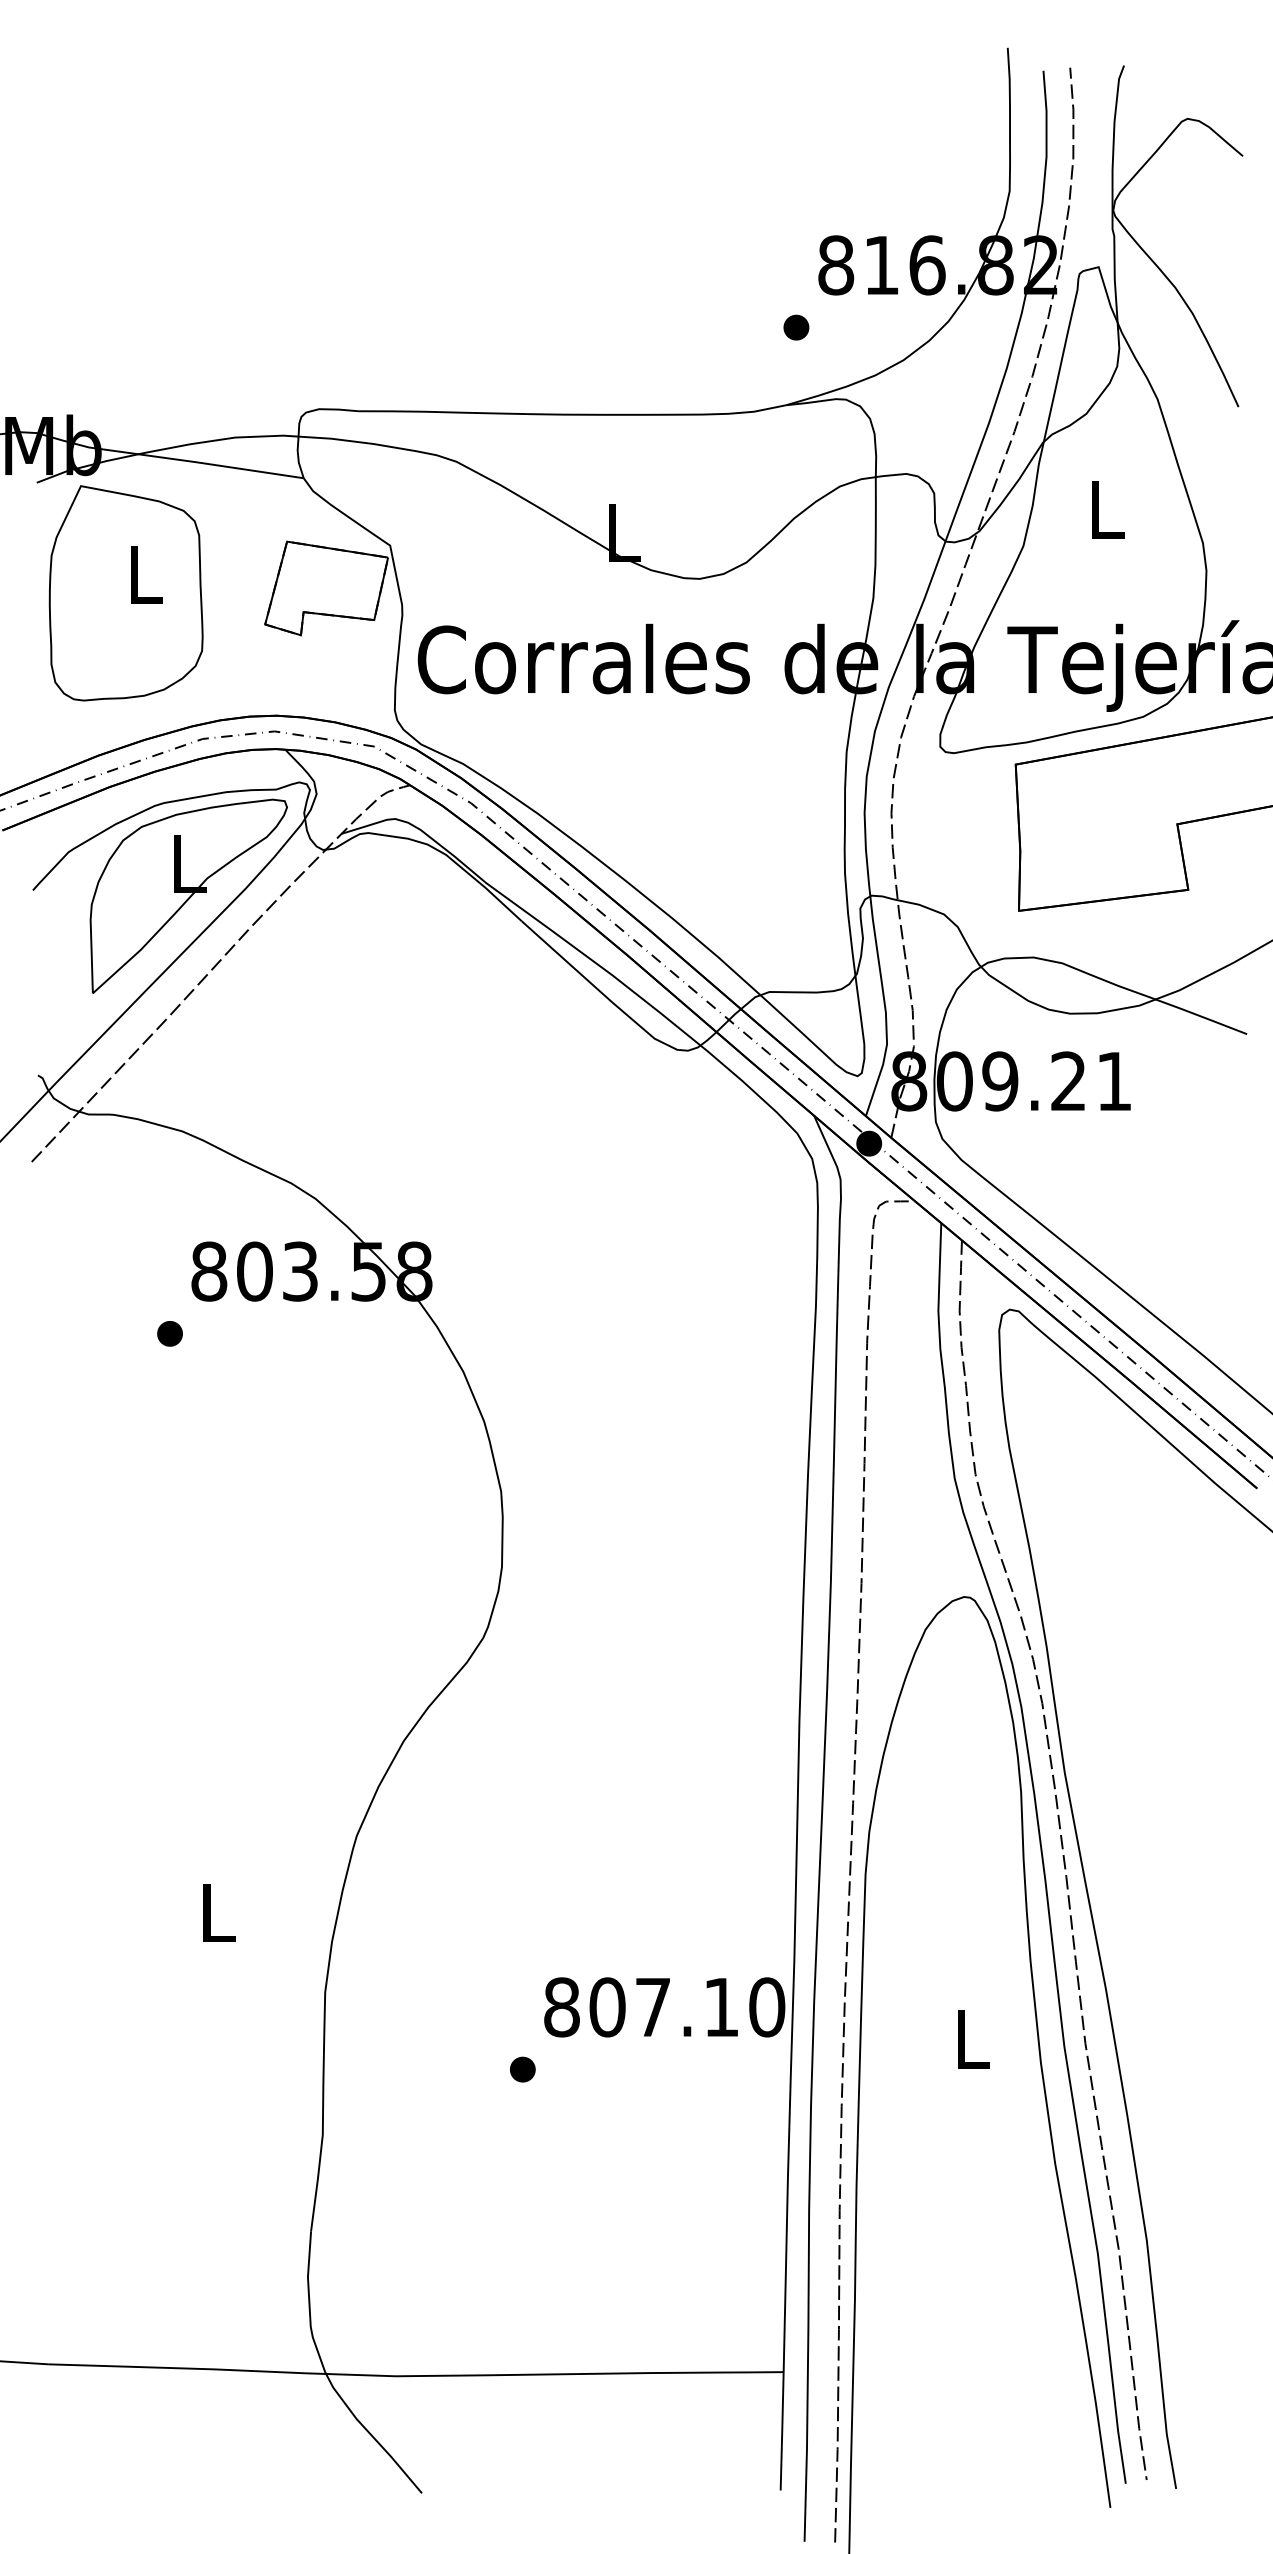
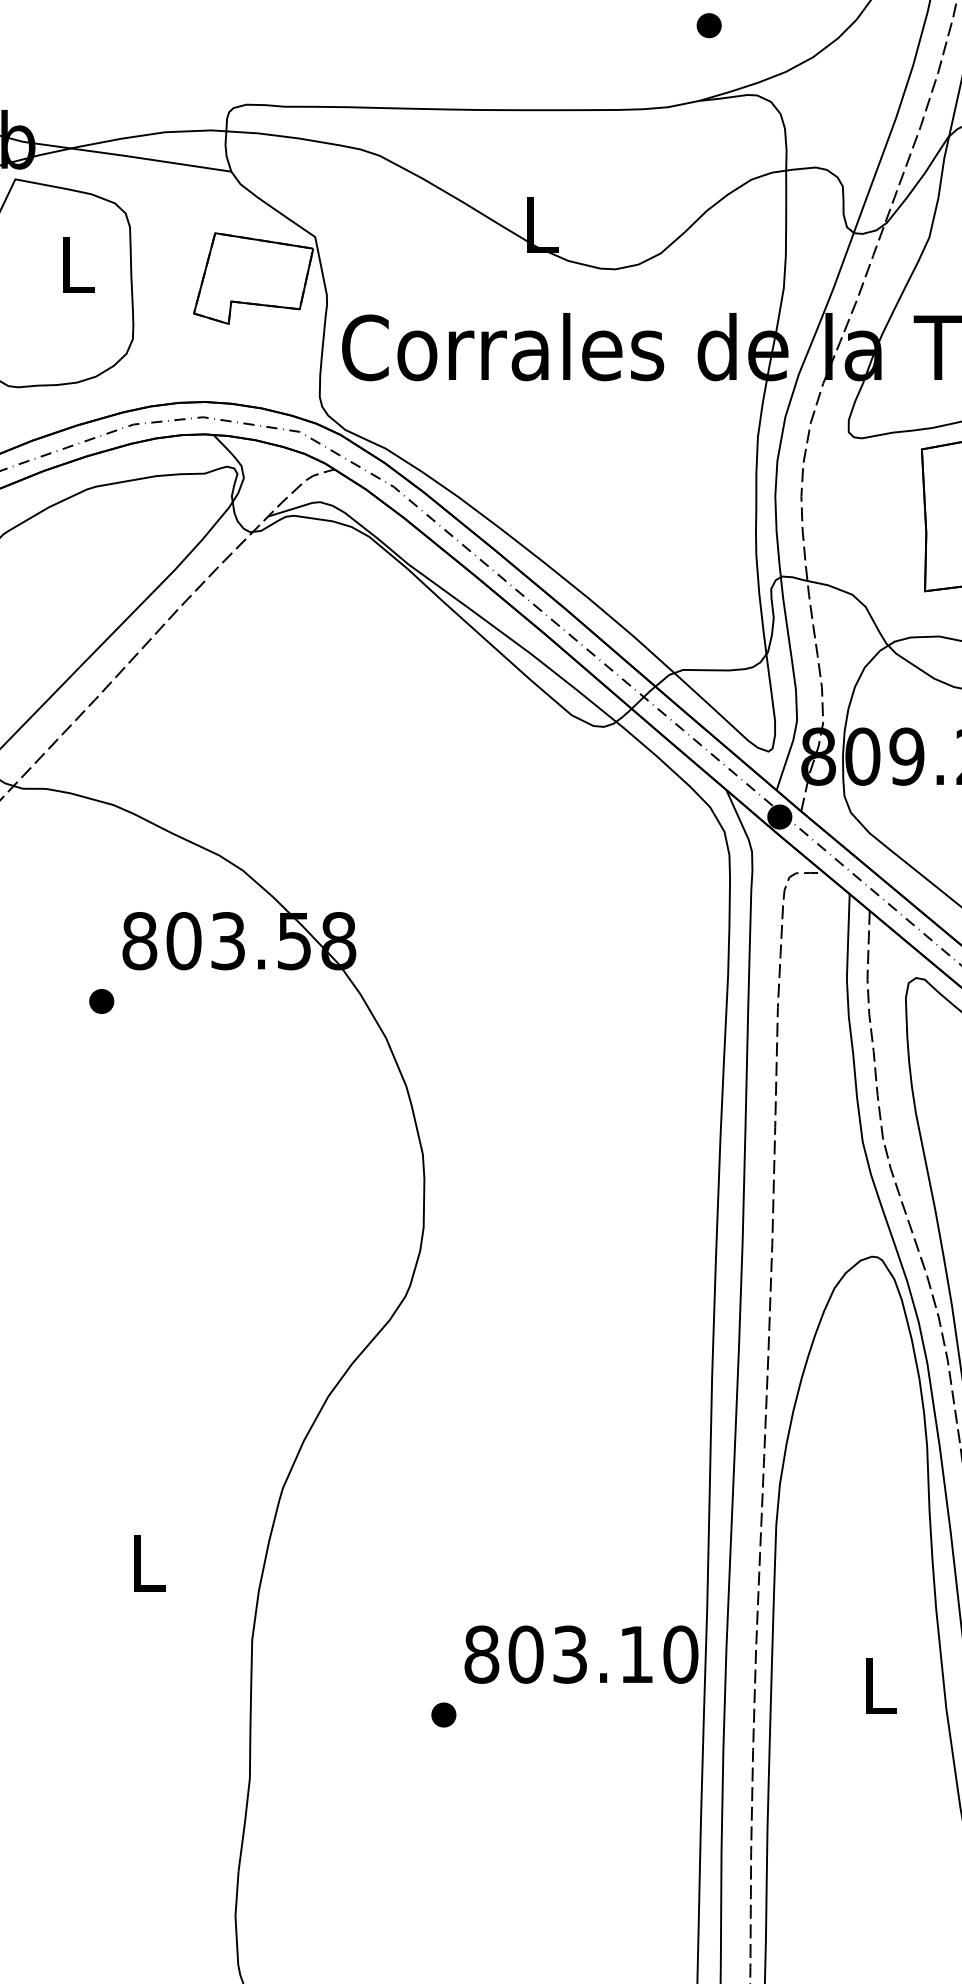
part: (188, 895) -> (119, 576), removed
text: (653, 2007) -> (570, 1654), 807.10 -> 803.10

